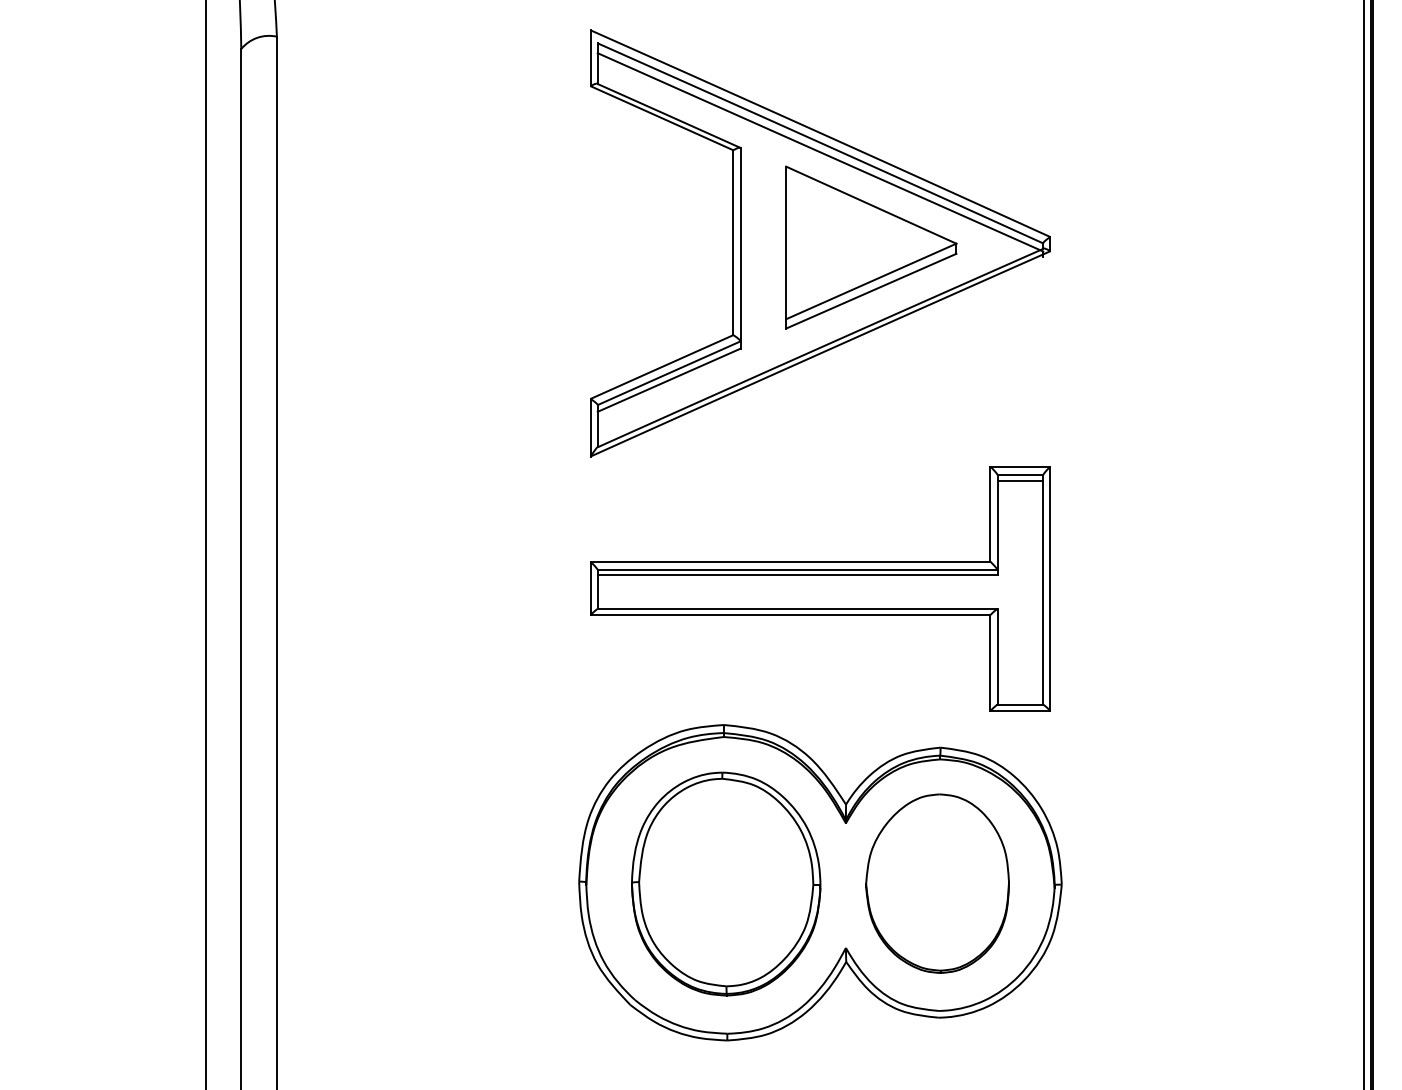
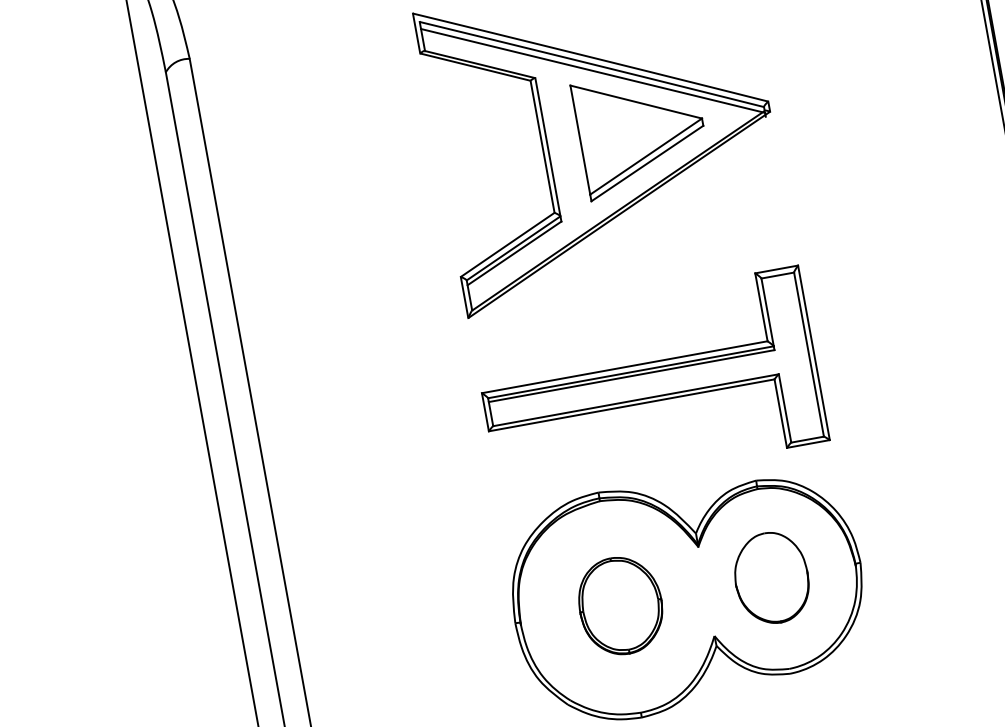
line: (1020, 481) -> (778, 280), removed
part: (726, 883) -> (620, 605), size x0.6
part: (937, 883) -> (771, 578), size x0.7

